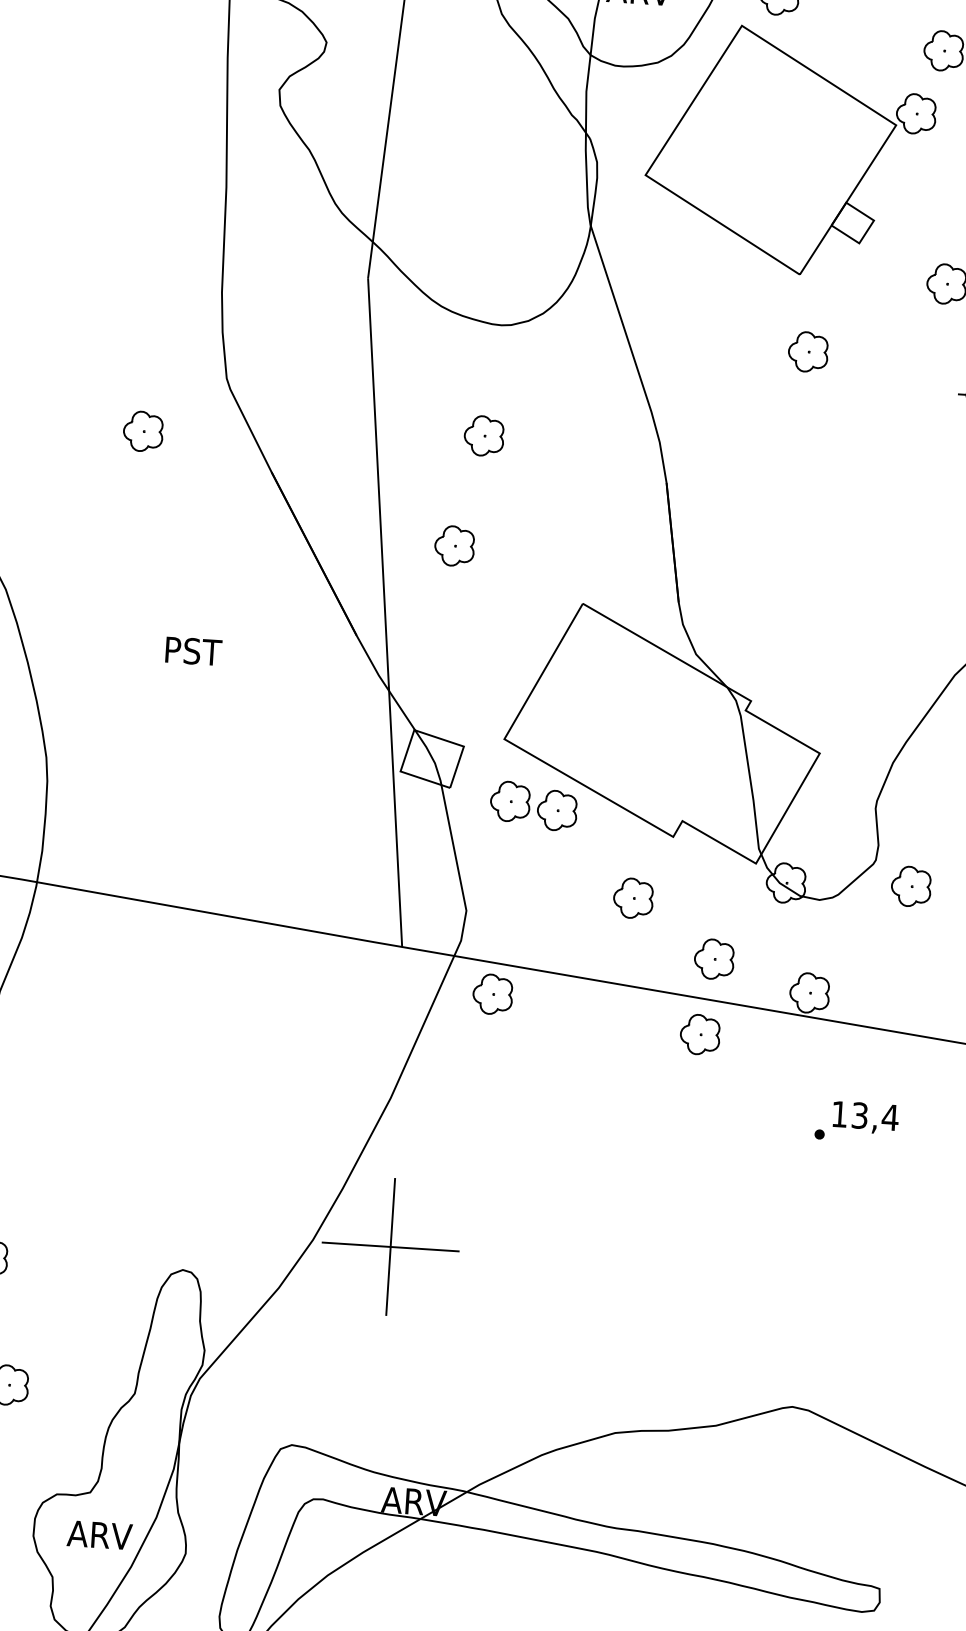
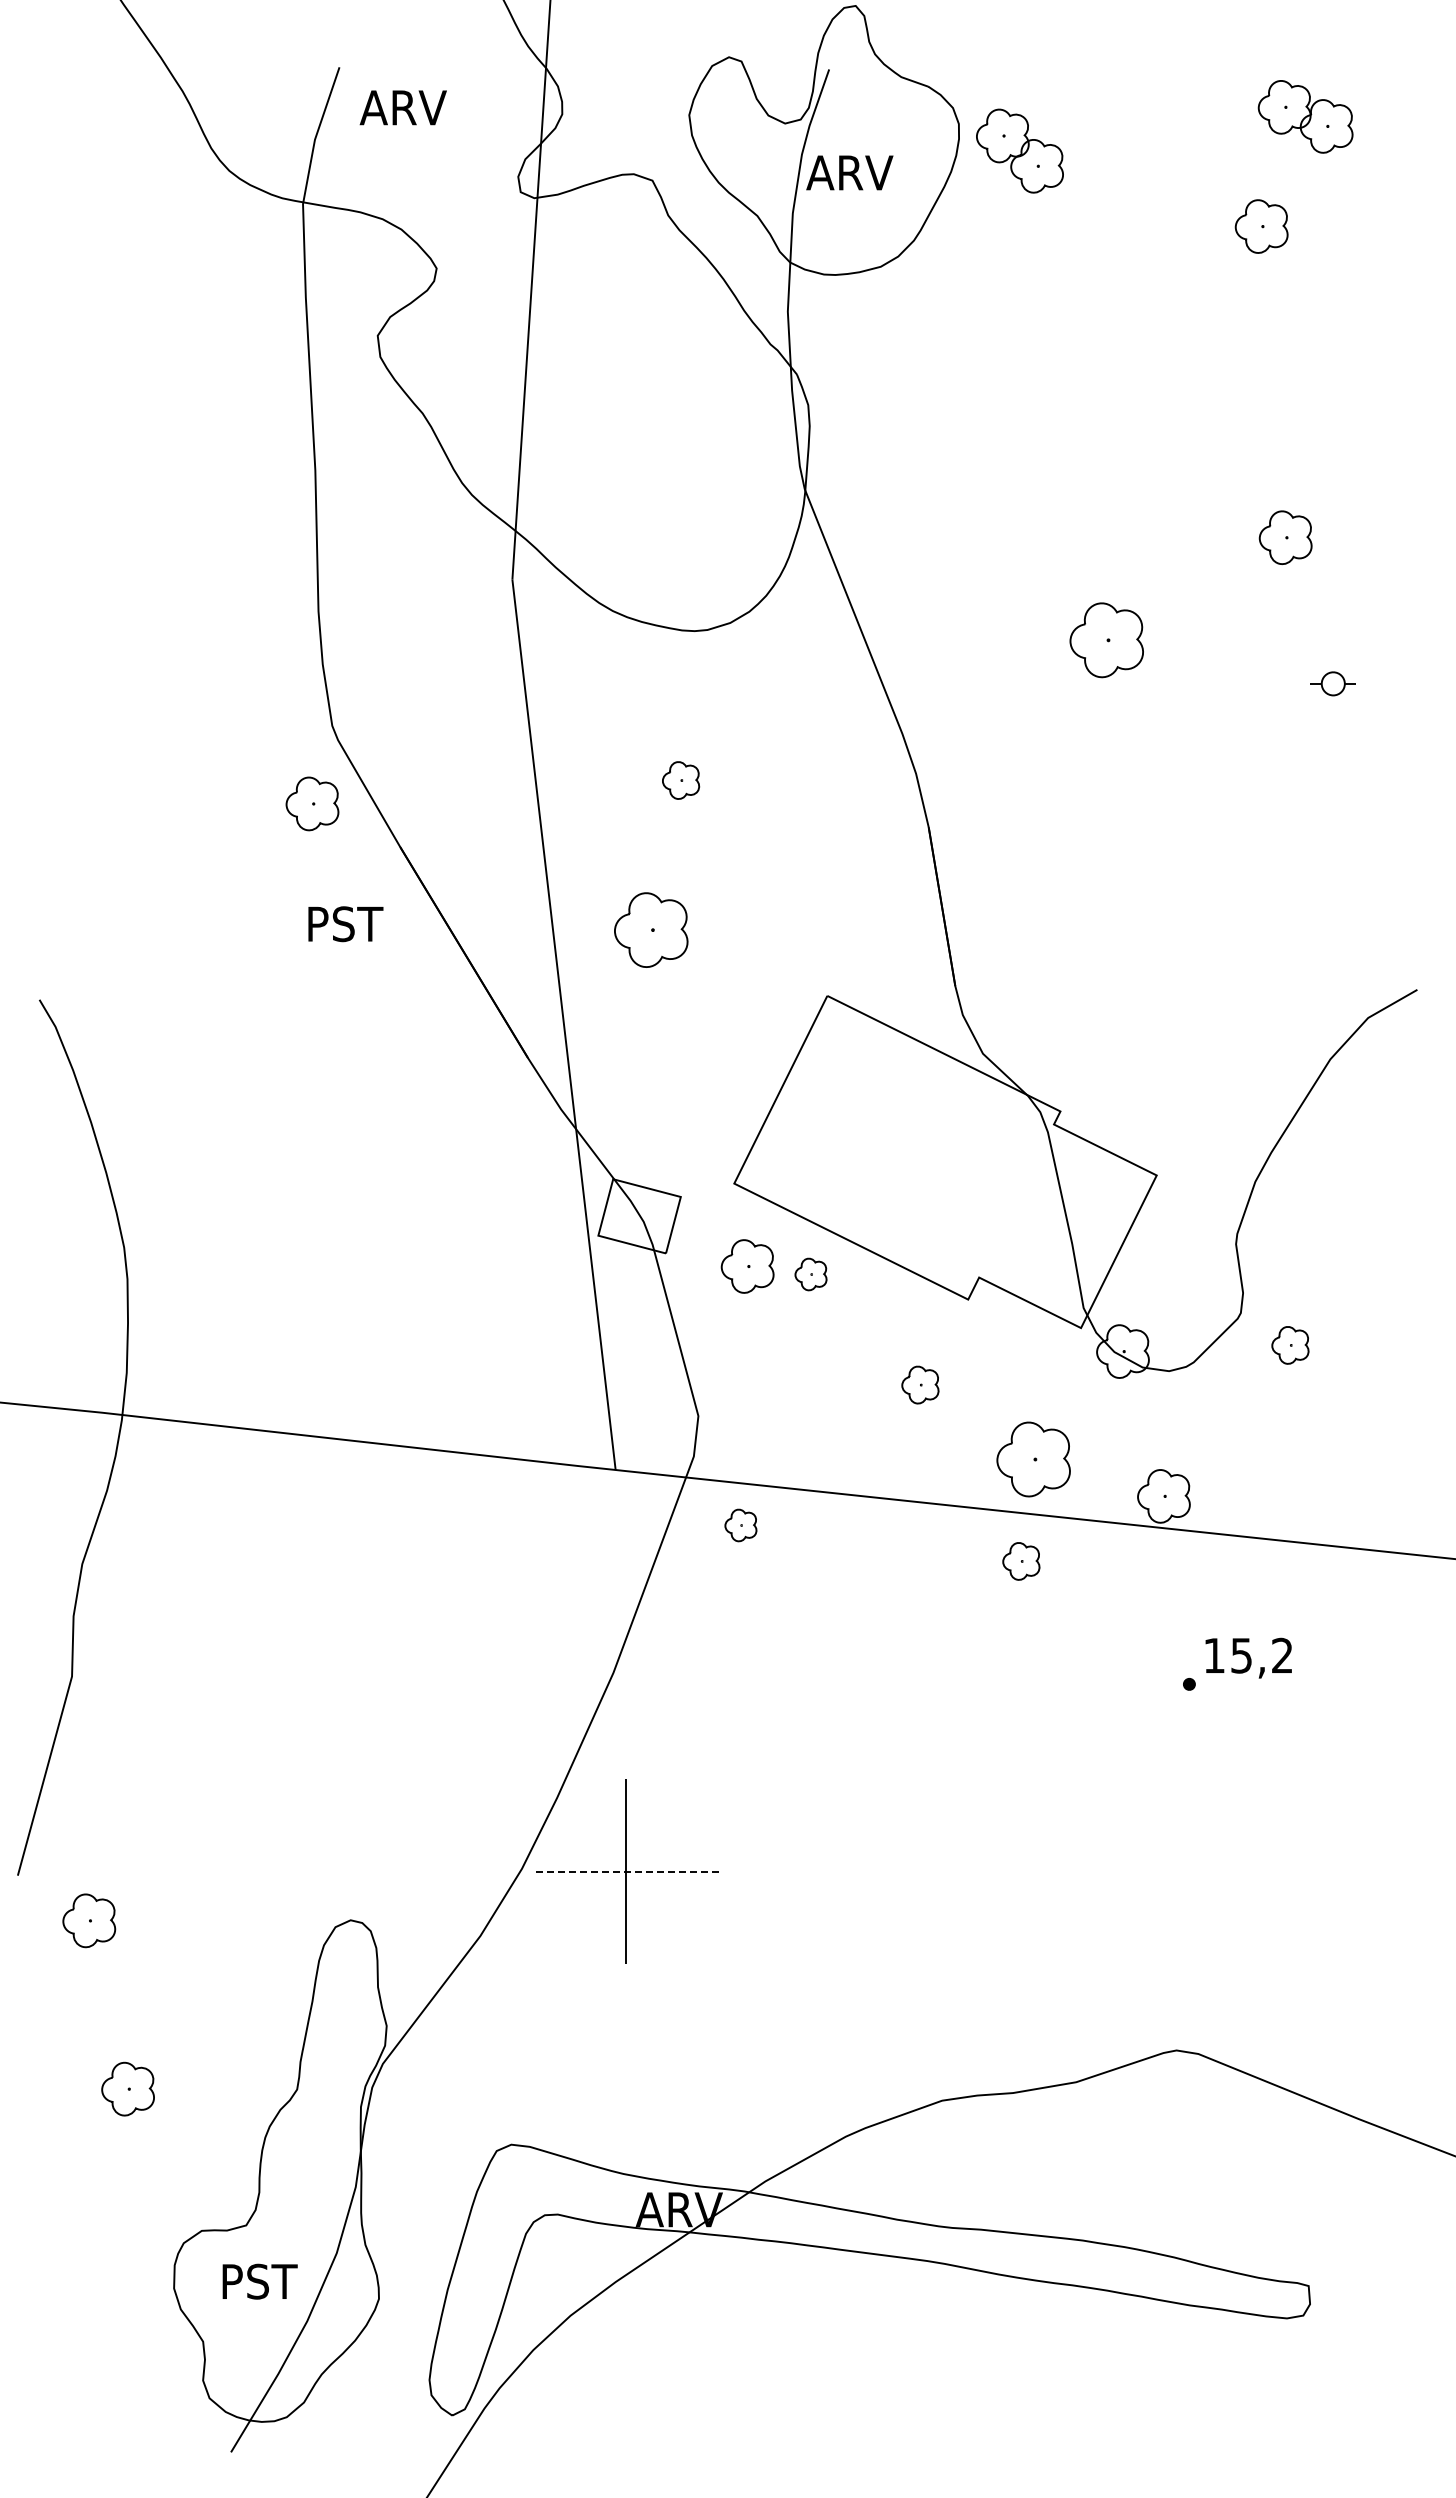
part: (790, 151) -> (1065, 373), removed
part: (808, 352) -> (1106, 640), size x1.4
part: (143, 431) -> (312, 803), moved
part: (483, 436) -> (680, 780), size x0.7
part: (454, 545) -> (650, 929), size x1.4
text: (193, 651) -> (345, 924), moved
part: (556, 810) -> (810, 1274), size x0.6
part: (911, 886) -> (1290, 1345), size x0.7
part: (633, 897) -> (920, 1384), size x0.7
part: (714, 959) -> (1033, 1459), size x1.4
part: (492, 994) -> (740, 1525), size x0.6
part: (700, 1034) -> (1021, 1561), size x0.7
text: (875, 1116) -> (1262, 1655), 13,4 -> 15,2
line: (390, 1246) -> (625, 1871), solid -> dashed
text: (99, 1535) -> (262, 2281), ARV -> PST

